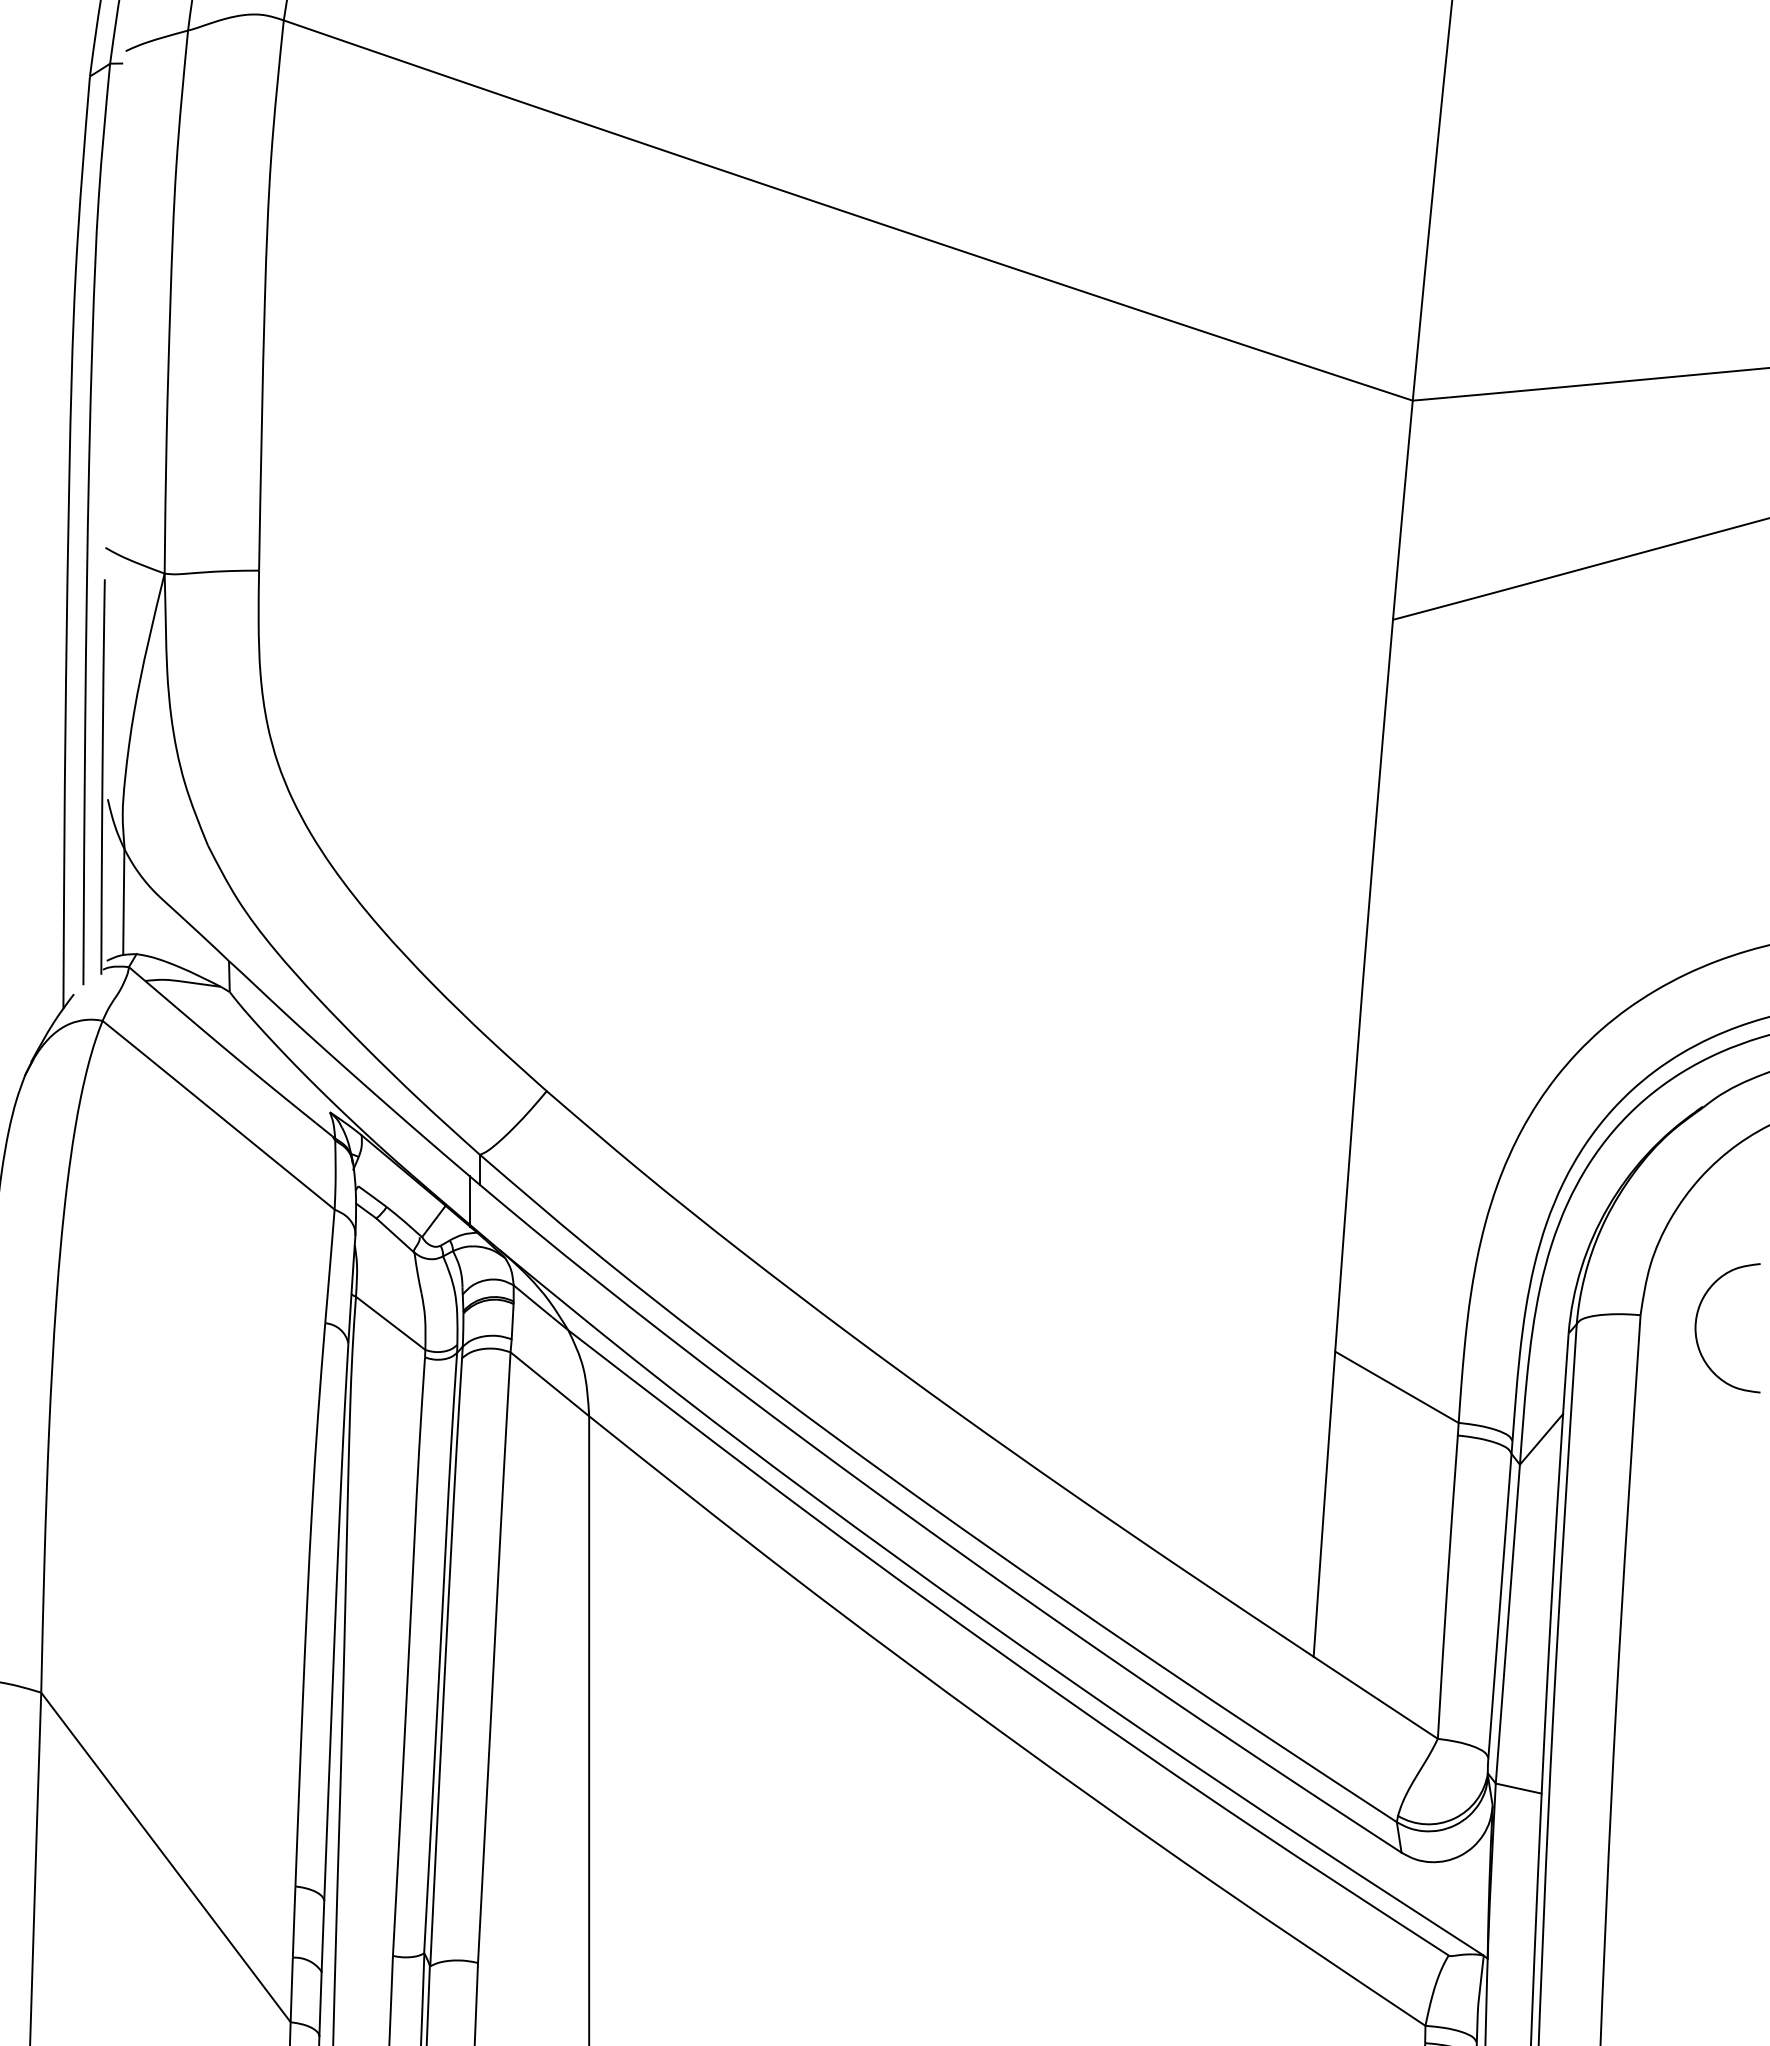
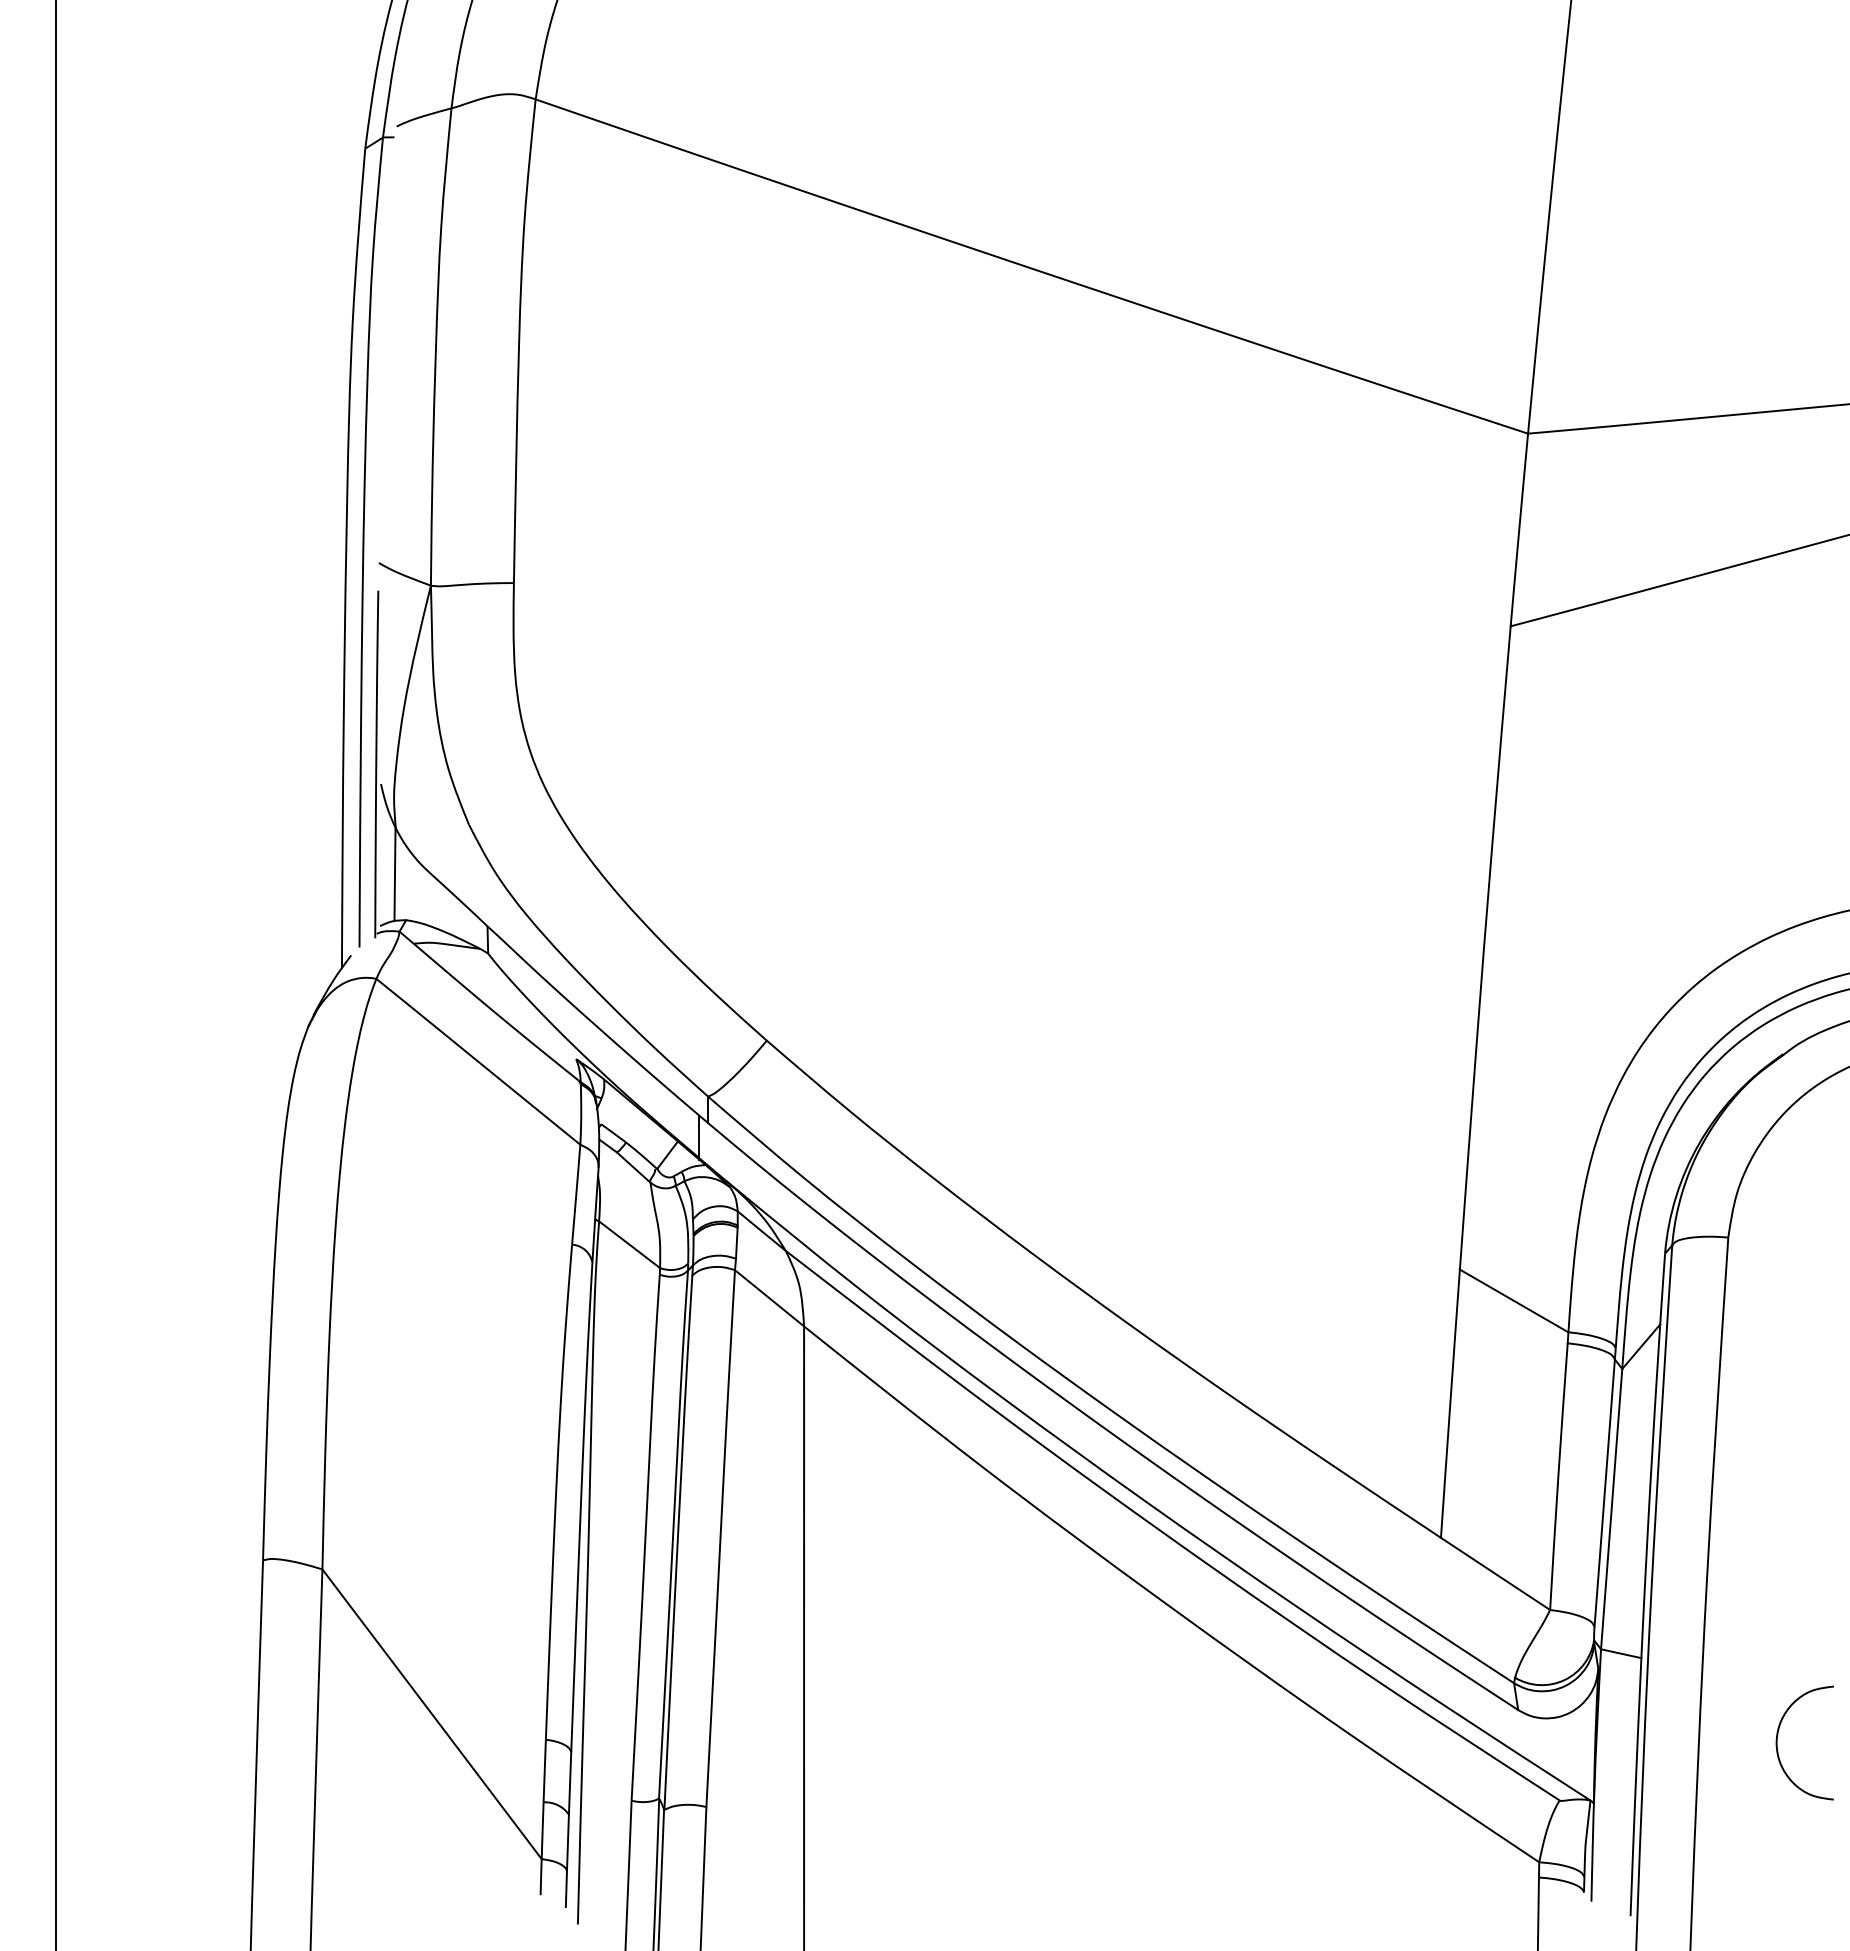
curve: (1697, 1319) -> (1778, 1735), moved

